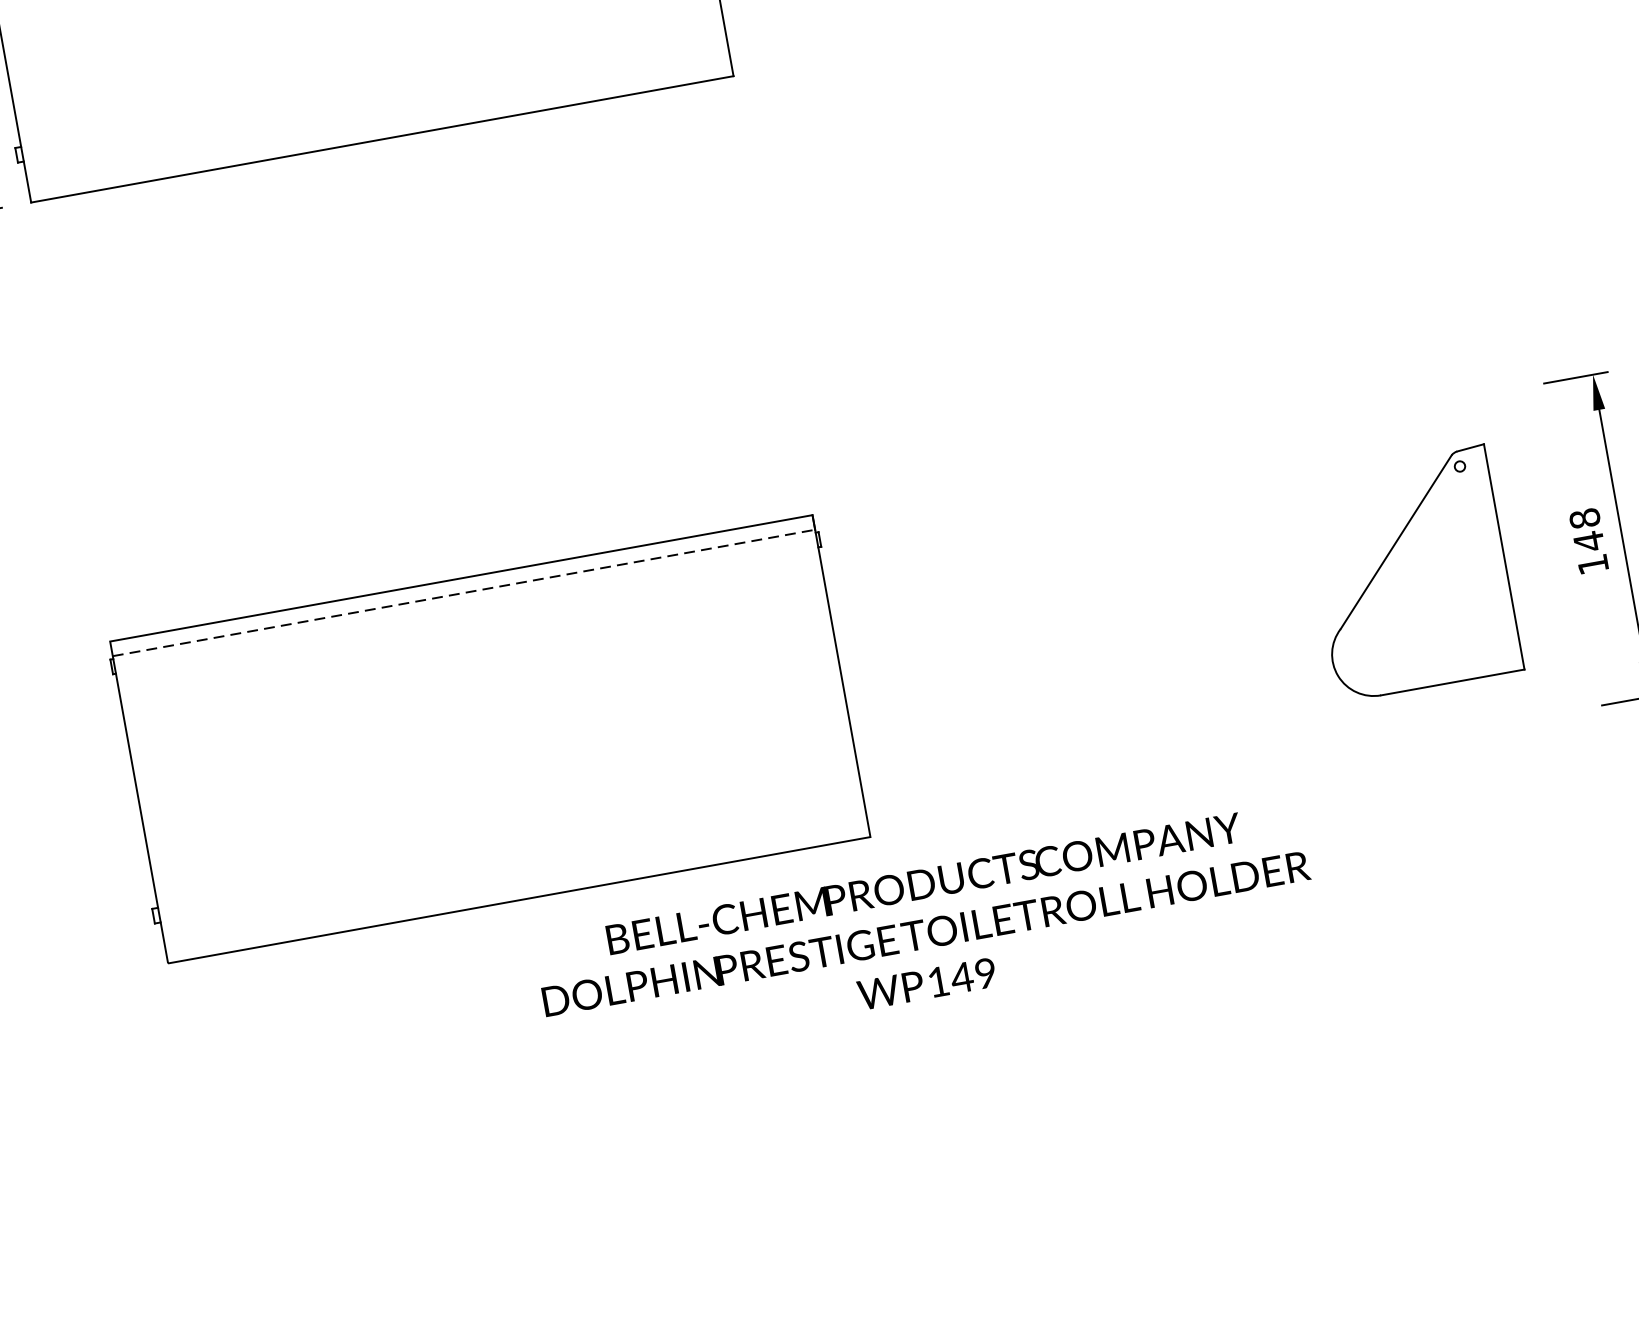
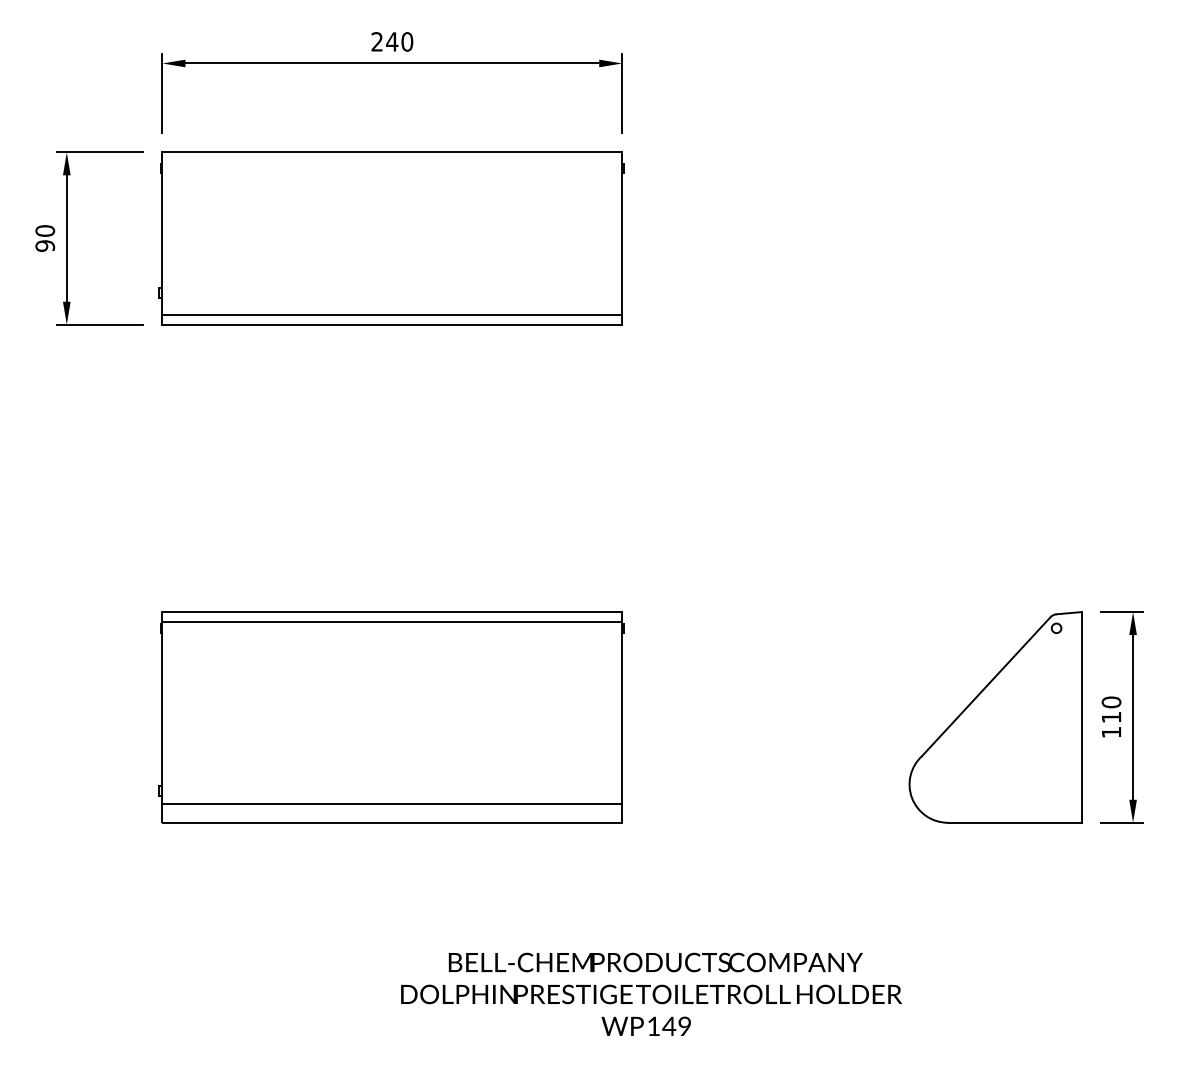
line: (380, 125) -> (392, 315), added
text: (1586, 529) -> (1111, 709), 148 -> 110
part: (1411, 573) -> (995, 717), size x1.43
line: (464, 592) -> (392, 621), dashed -> solid
line: (514, 870) -> (392, 803), added
text: (925, 932) -> (651, 993), moved

